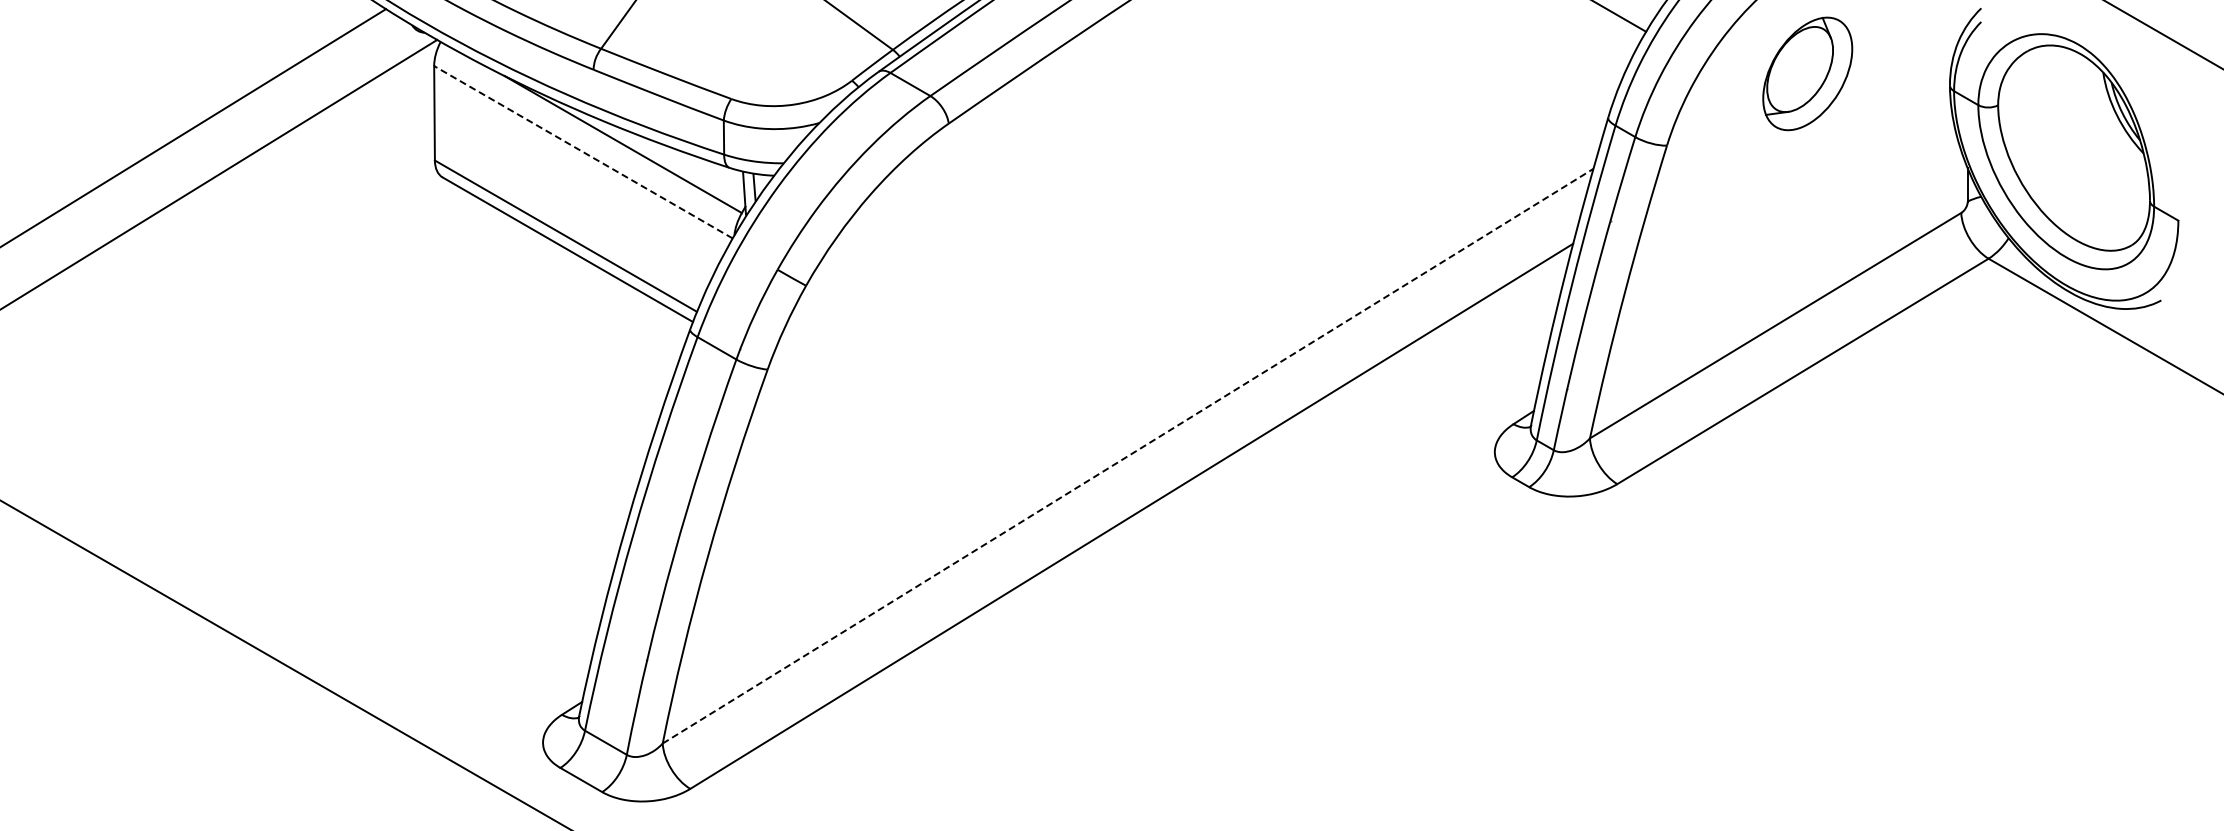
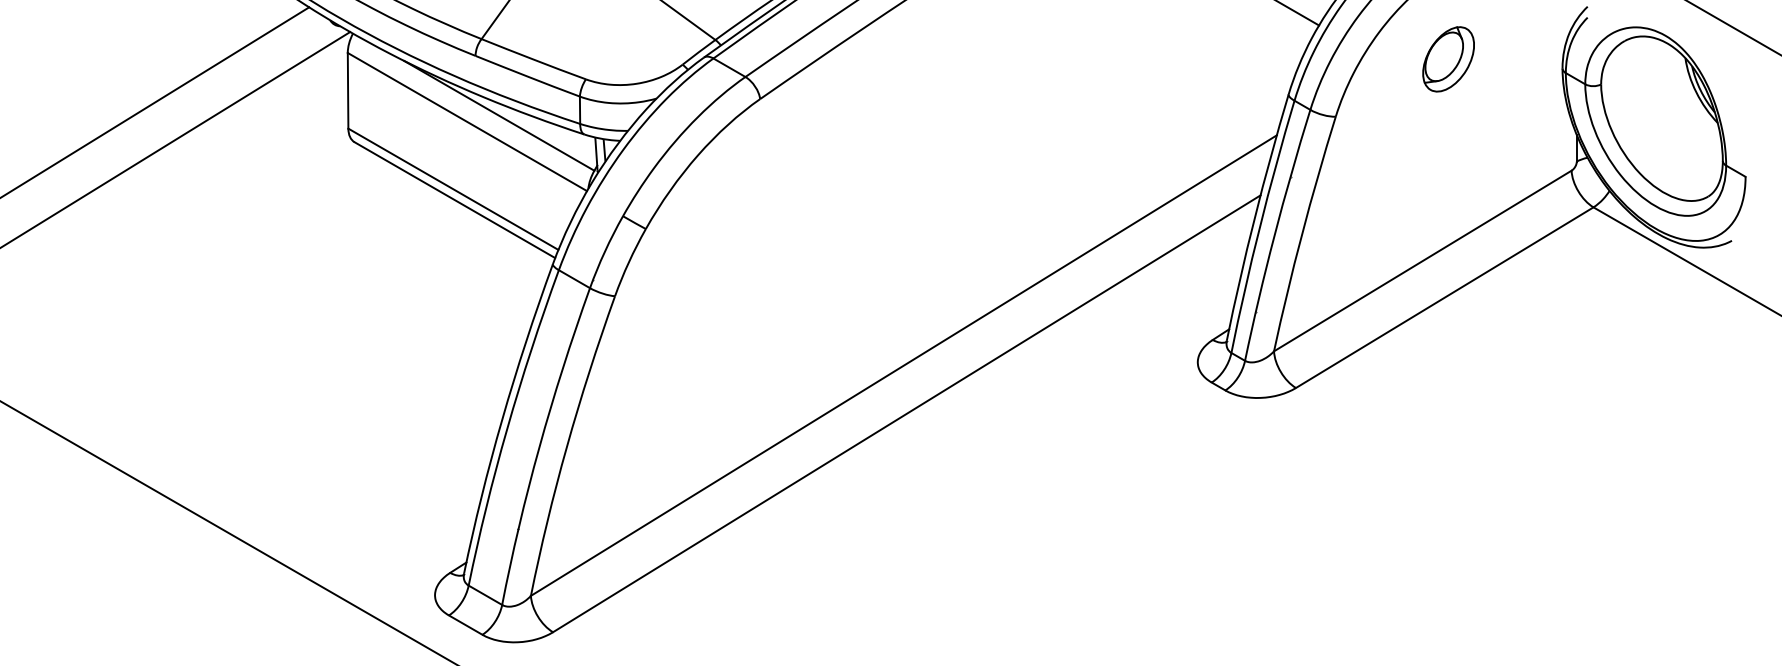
part: (1807, 74) -> (1448, 59), size x0.71
line: (583, 152) -> (467, 122), dashed -> solid
line: (1128, 456) -> (904, 365), dashed -> solid

